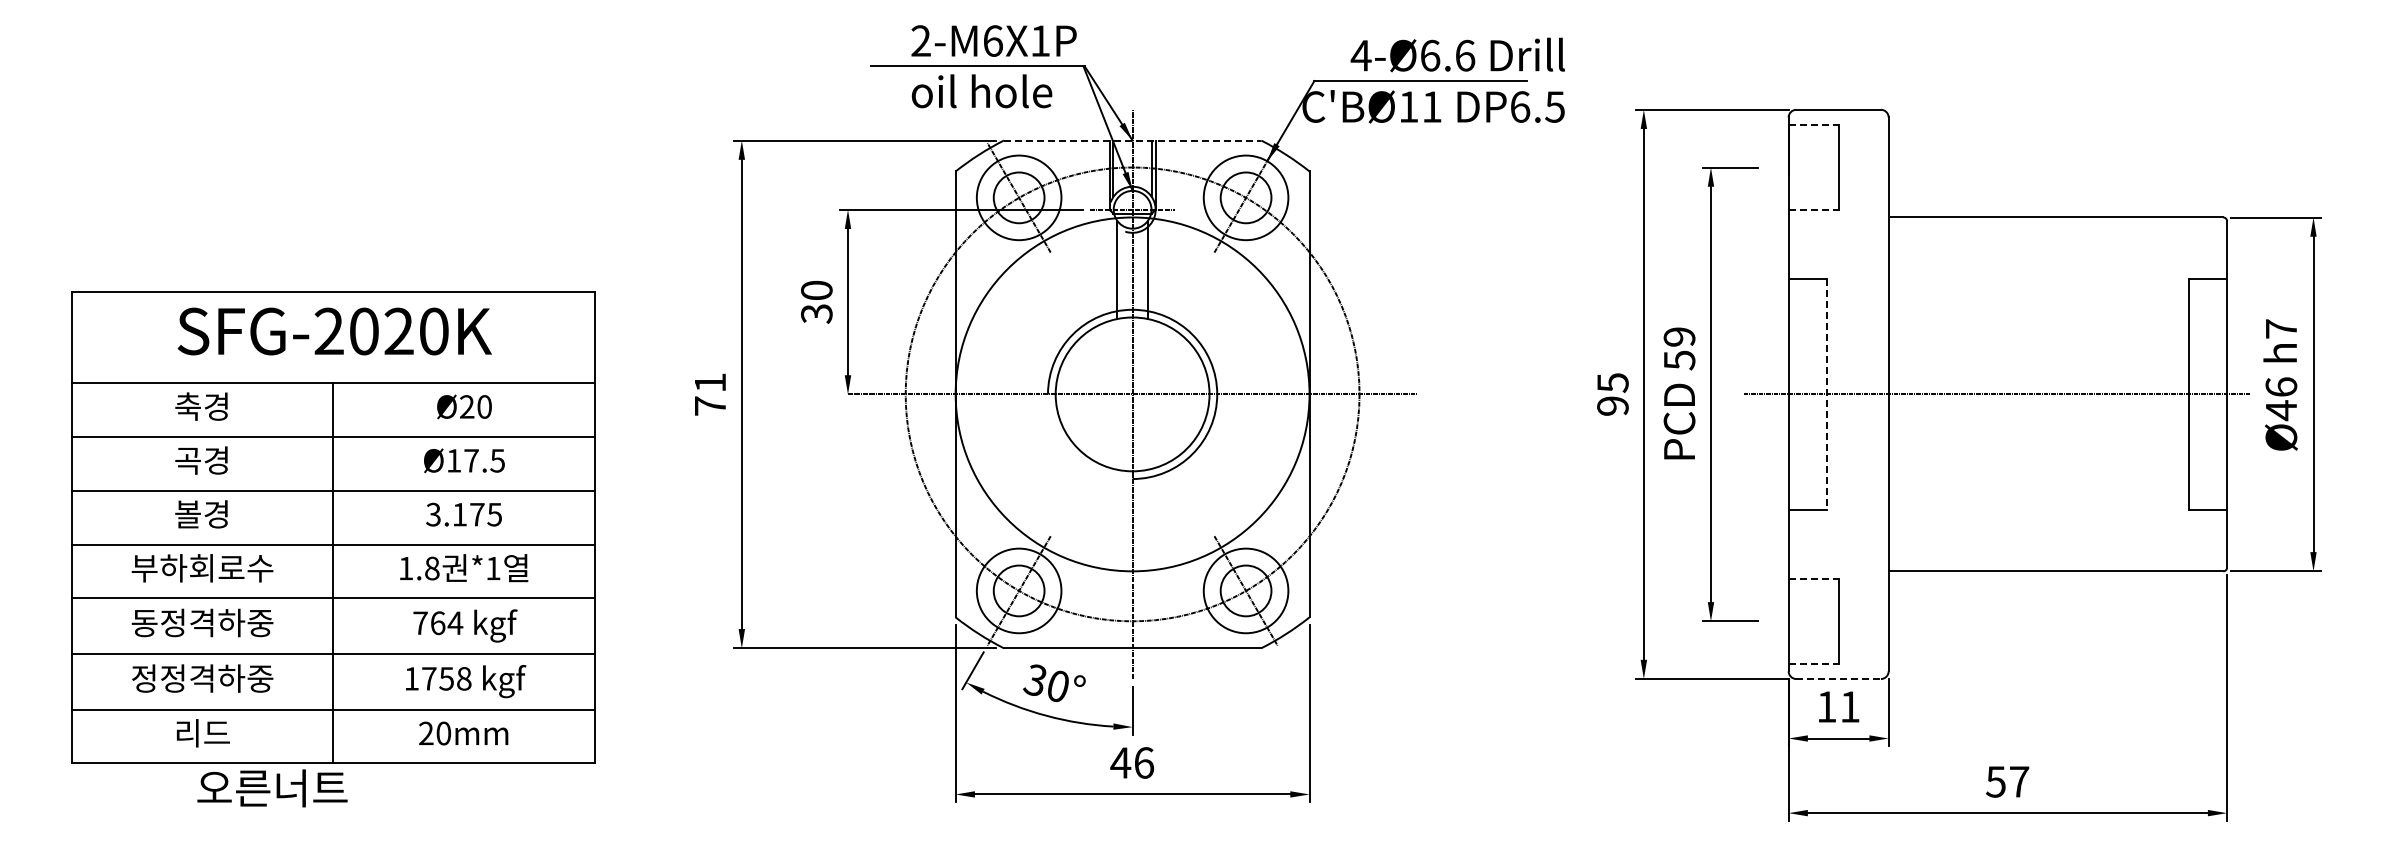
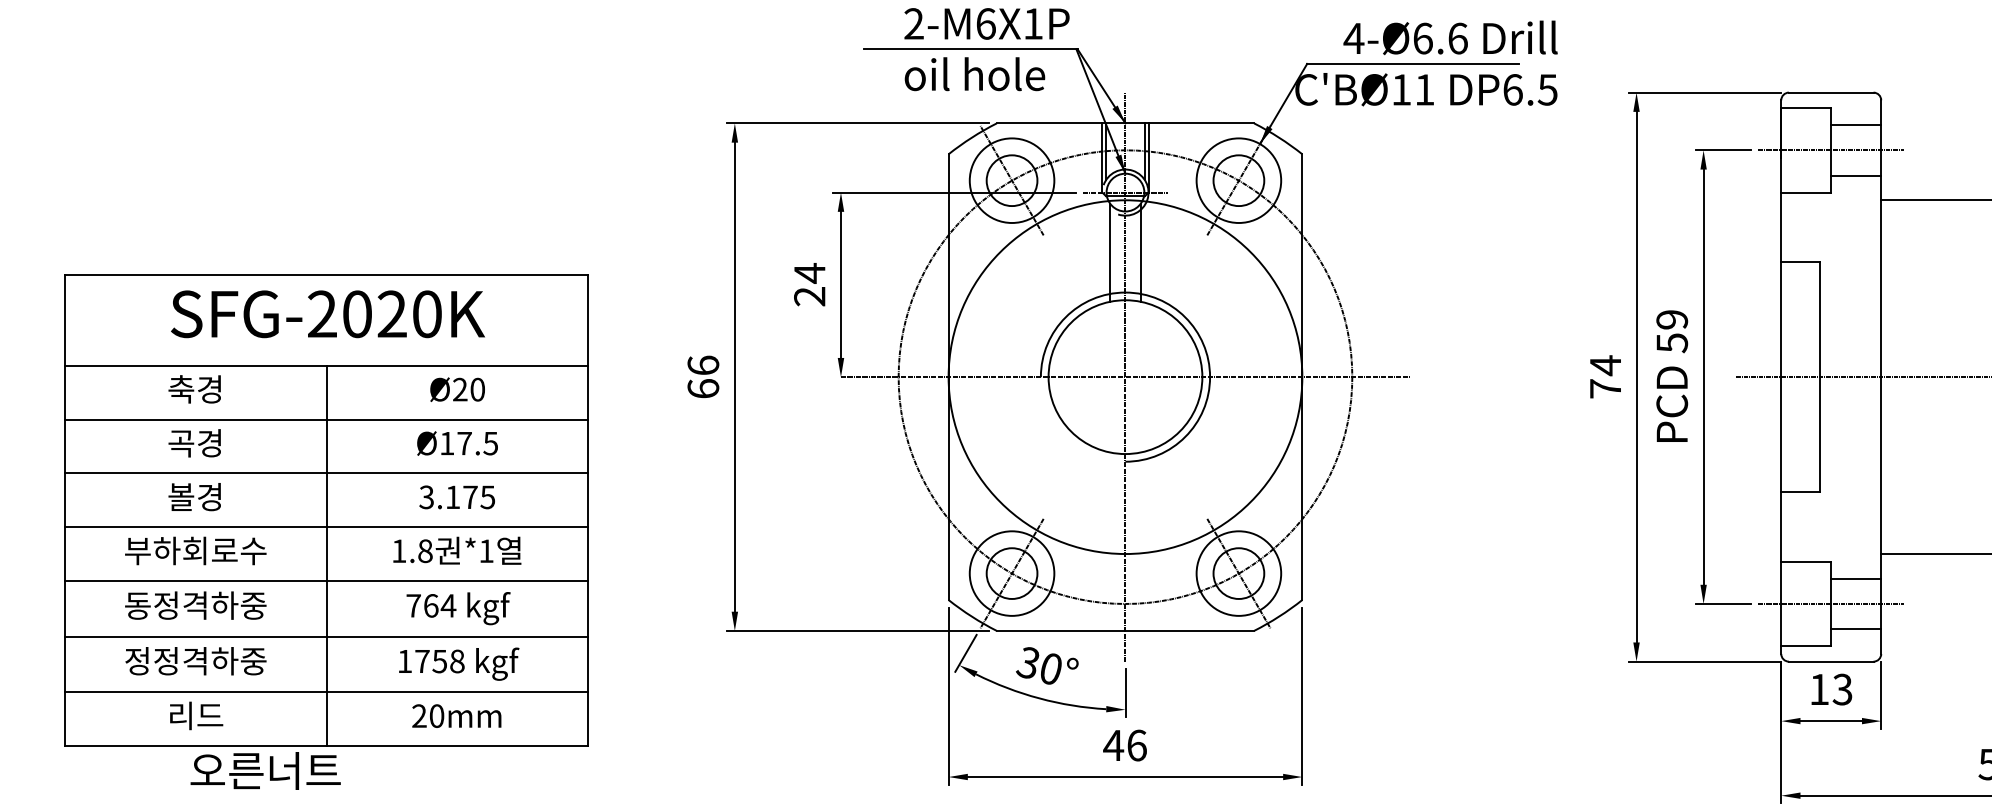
line: (1814, 125) -> (1807, 108), dashed -> solid
line: (1132, 140) -> (1125, 123), dashed -> solid
line: (1863, 142) -> (1856, 125), added
line: (1838, 167) -> (1831, 150), added
line: (1863, 192) -> (1856, 175), added
line: (1814, 209) -> (1807, 192), dashed -> solid
text: (816, 301) -> (809, 284), 30 -> 24
text: (1612, 393) -> (1605, 376), 95 -> 74
text: (710, 394) -> (703, 377), 71 -> 66
line: (1827, 394) -> (1820, 377), dashed -> solid
line: (1814, 579) -> (1807, 562), dashed -> solid
line: (1863, 595) -> (1856, 578), added
line: (1838, 621) -> (1831, 604), added
line: (1863, 646) -> (1856, 629), added
line: (1814, 663) -> (1807, 646), dashed -> solid
line: (1839, 679) -> (1832, 662), dashed -> solid
text: (1849, 706) -> (1842, 689), 11 -> 13

